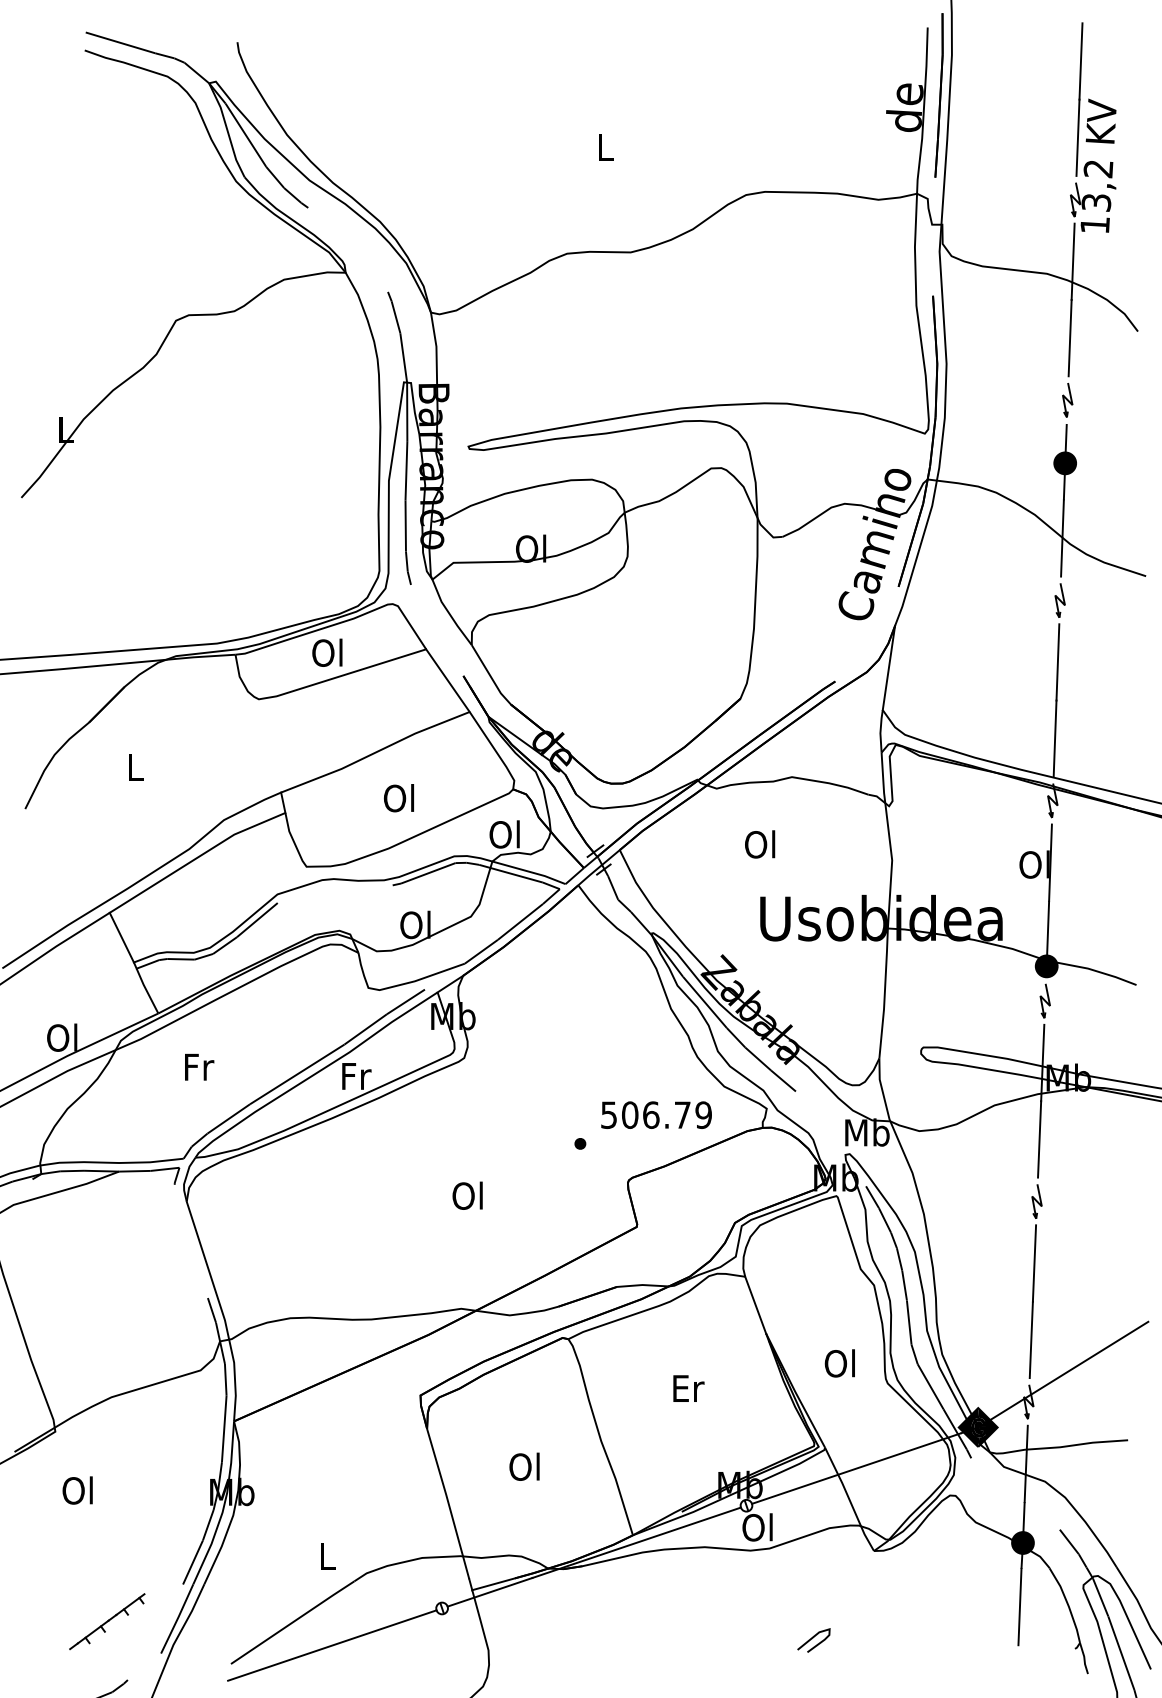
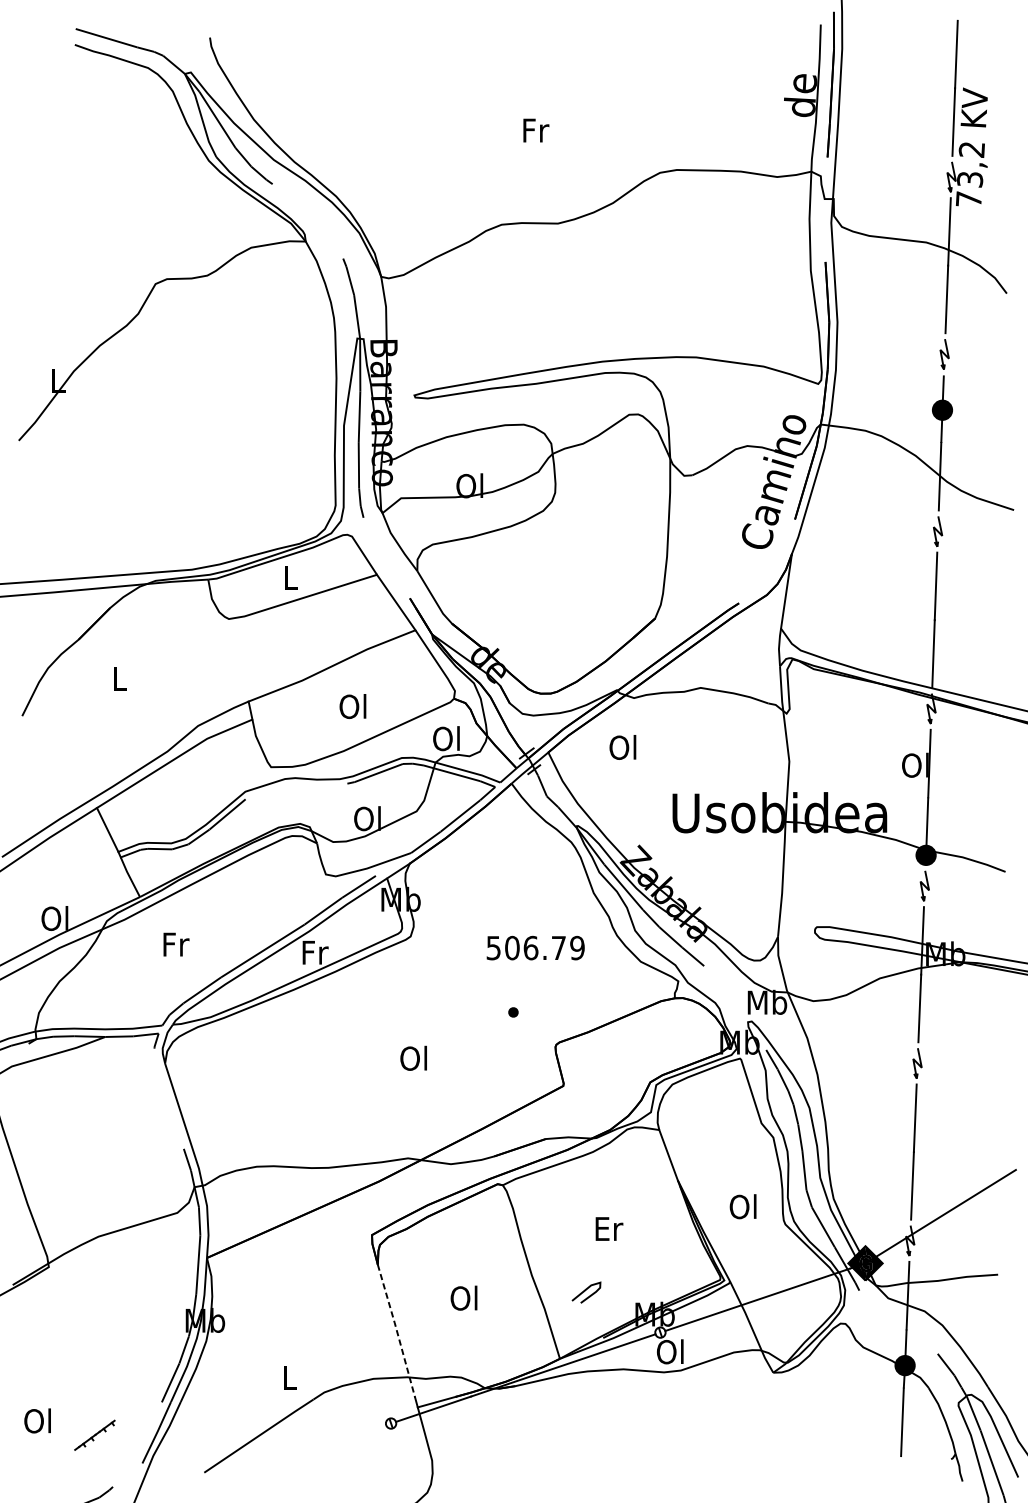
text: (605, 147) -> (535, 130), L -> Fr
text: (1094, 224) -> (968, 198), 13,2 -> 73,2
text: (327, 652) -> (289, 577), Ol -> L
text: (760, 844) -> (623, 747), moved
text: (656, 1114) -> (535, 947), moved
text: (77, 1490) -> (37, 1420), moved
line: (448, 1503) -> (396, 1330), solid -> dashed
part: (107, 1621) -> (94, 1435), size x0.6
curve: (812, 1639) -> (585, 1291), moved
line: (332, 1645) -> (294, 1456), removed

